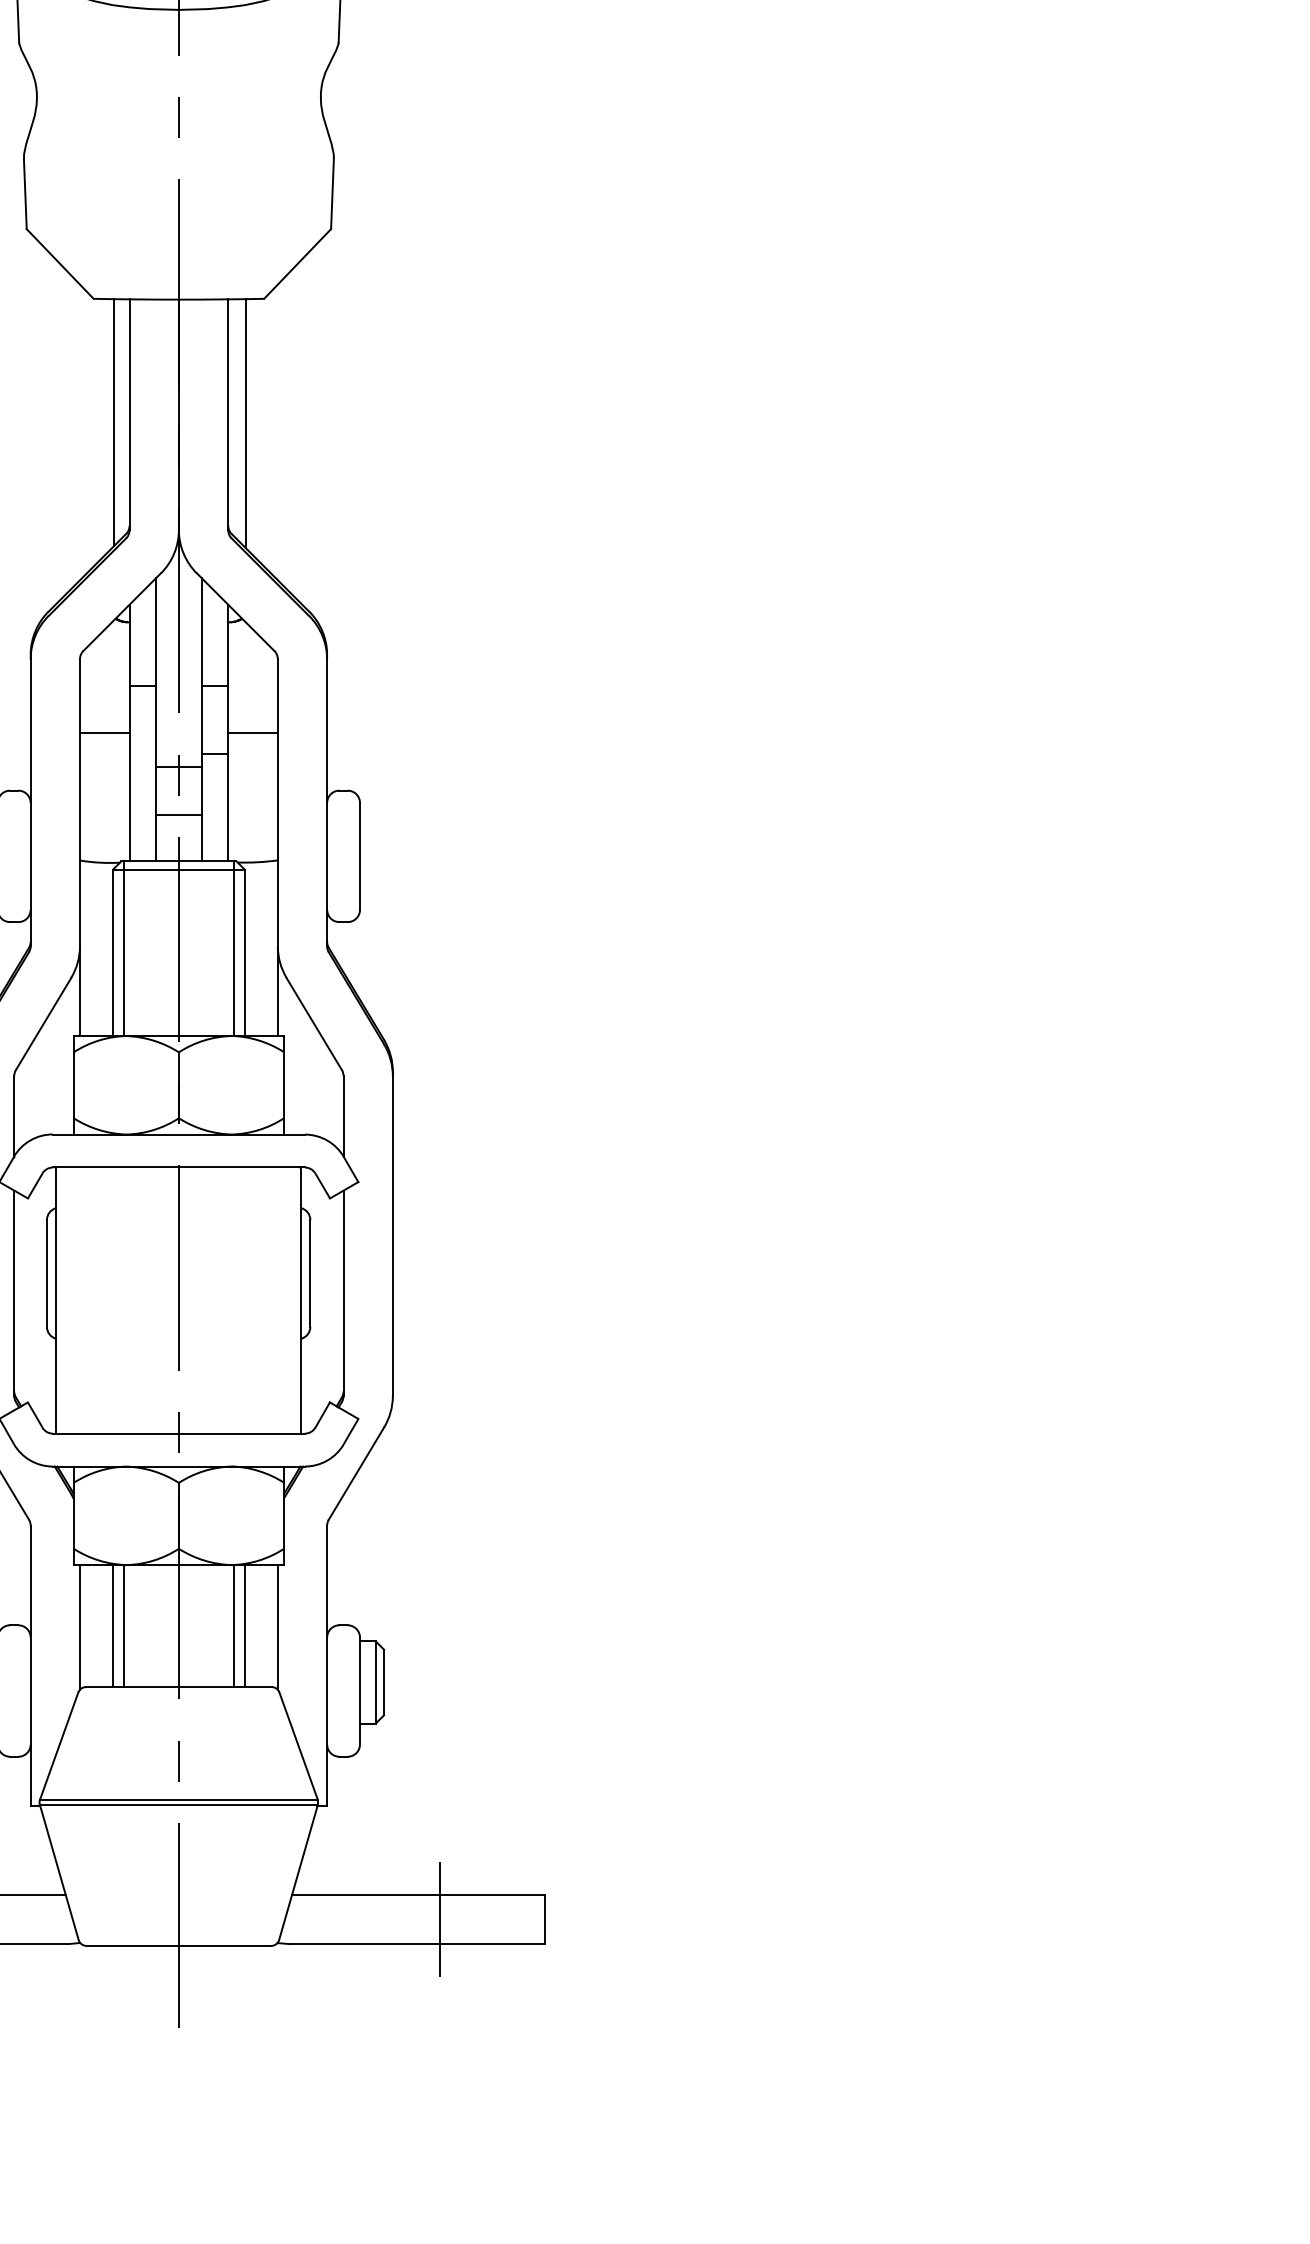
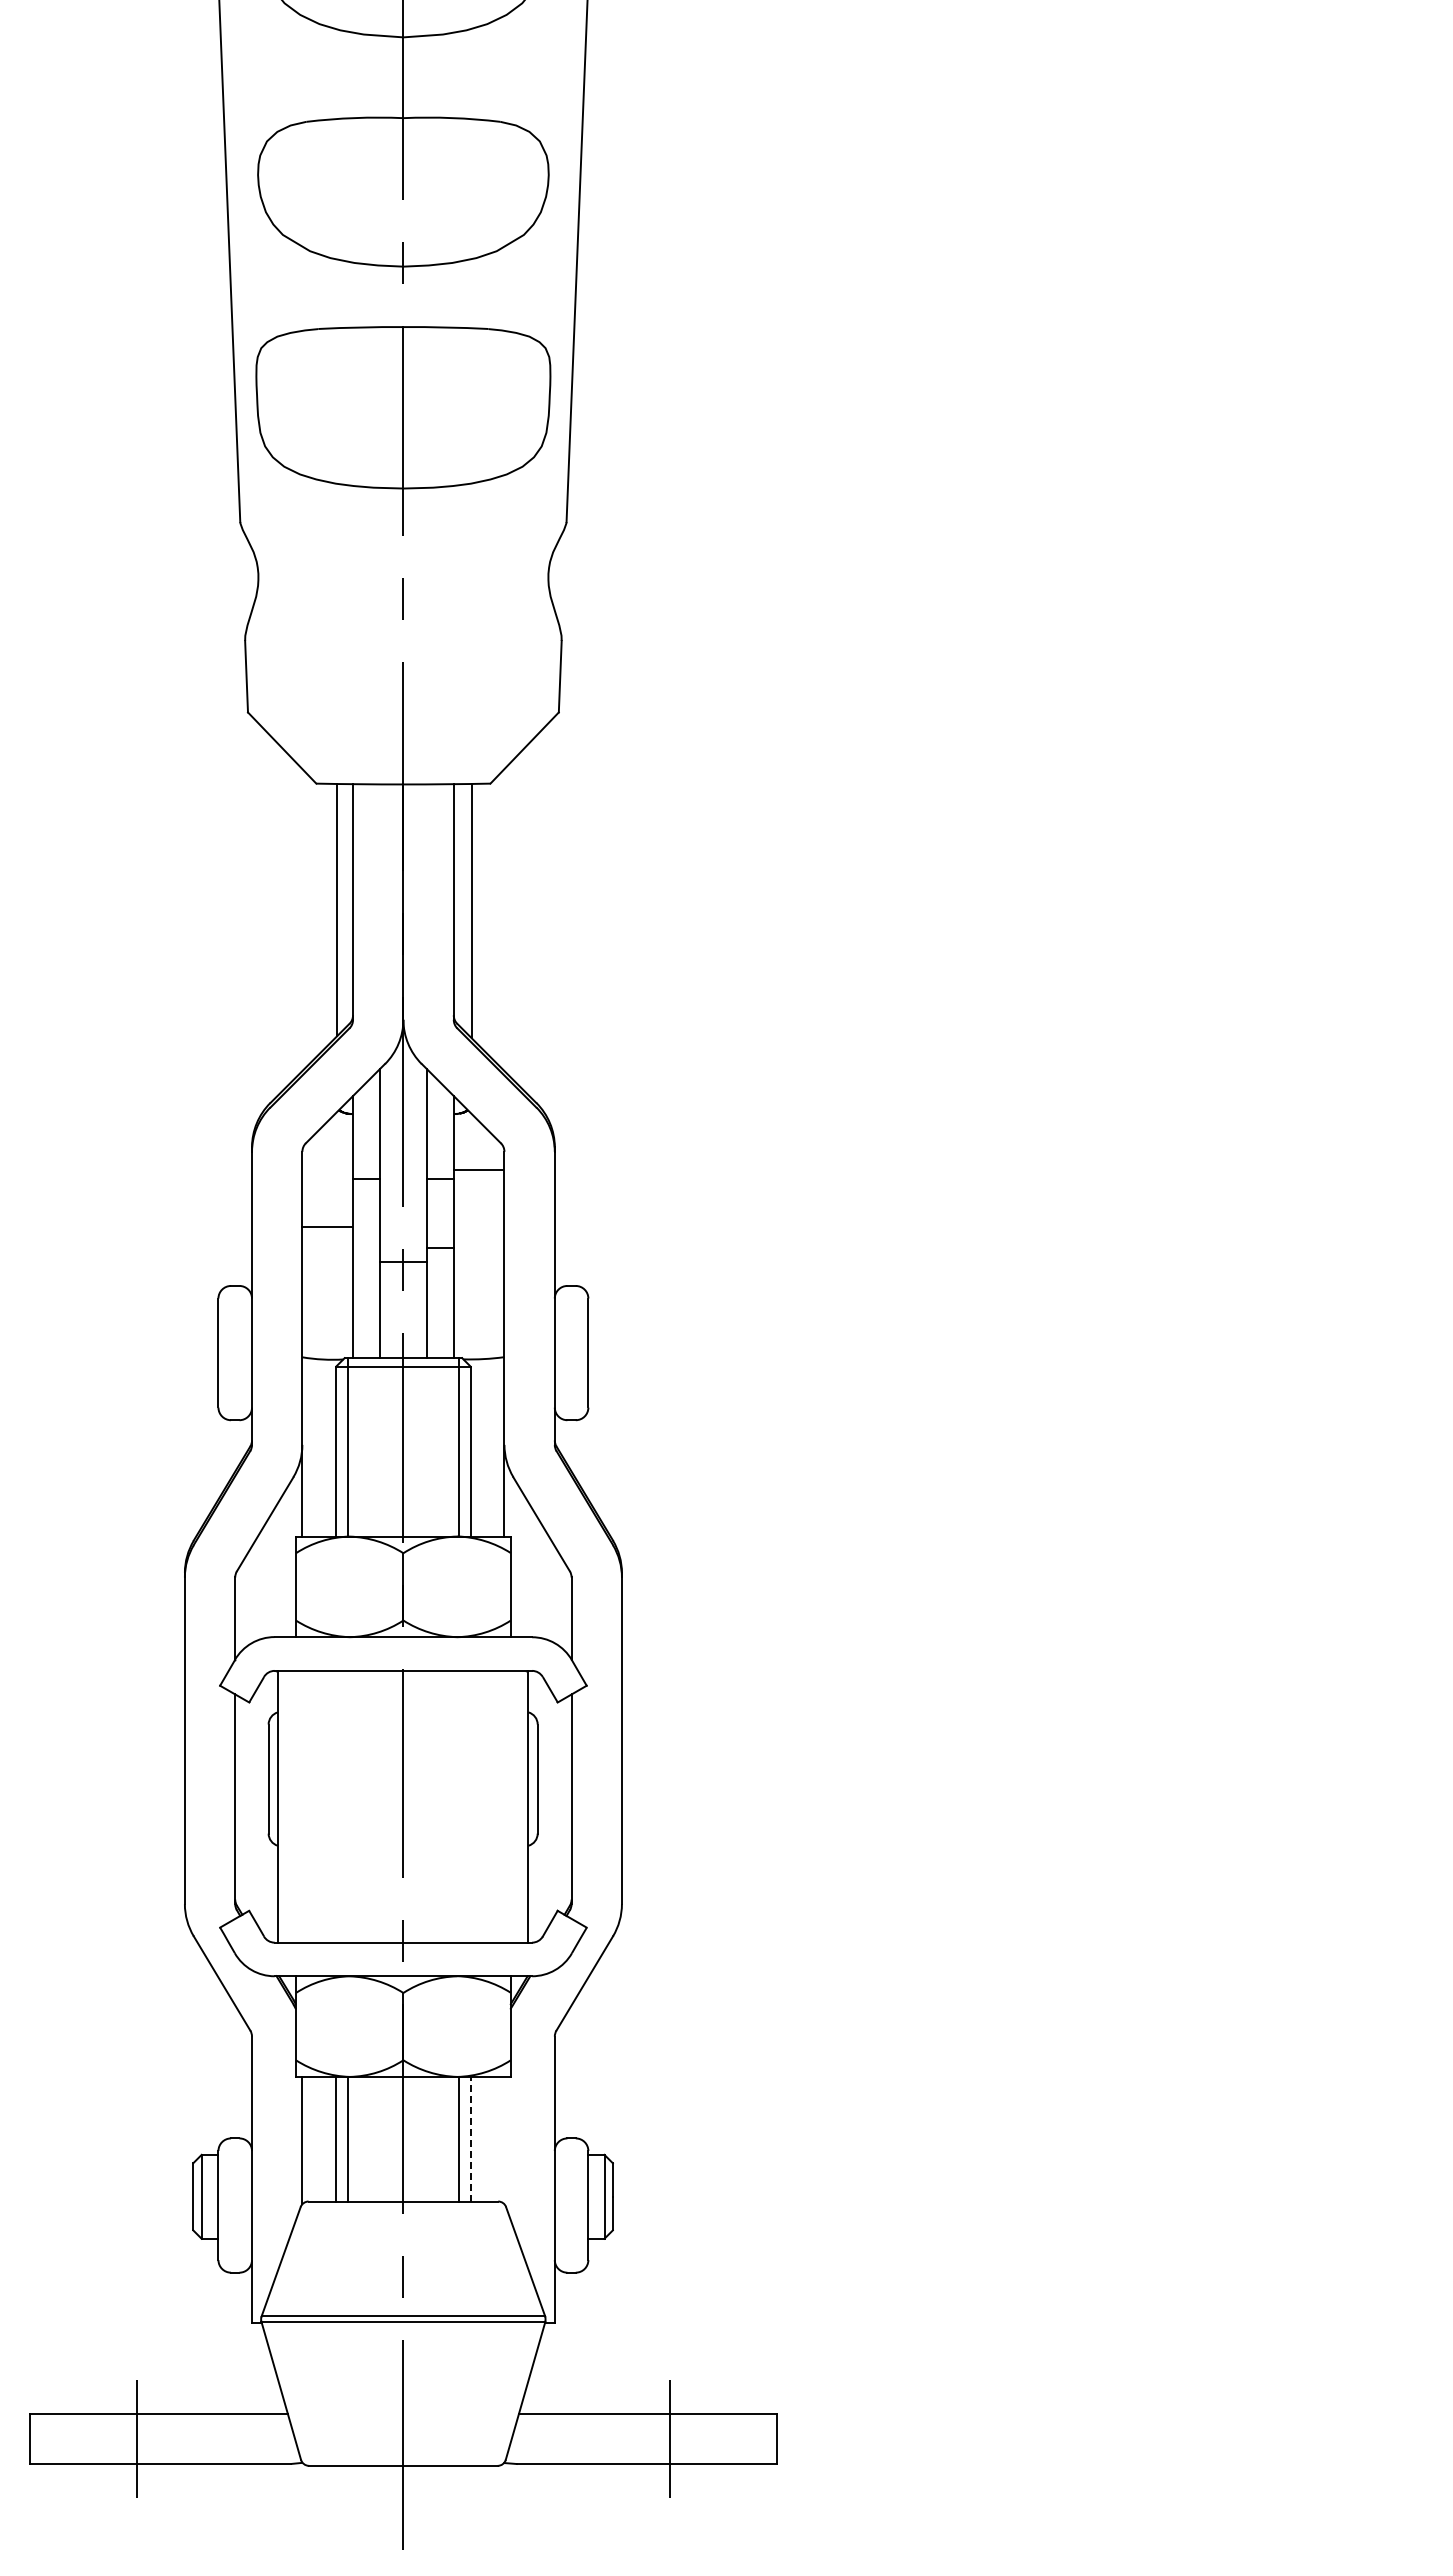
line: (252, 733) -> (478, 1170), moved
line: (178, 815) -> (402, 1311), removed
line: (244, 1625) -> (470, 2138), solid -> dashed
line: (277, 1627) -> (504, 2140), removed

